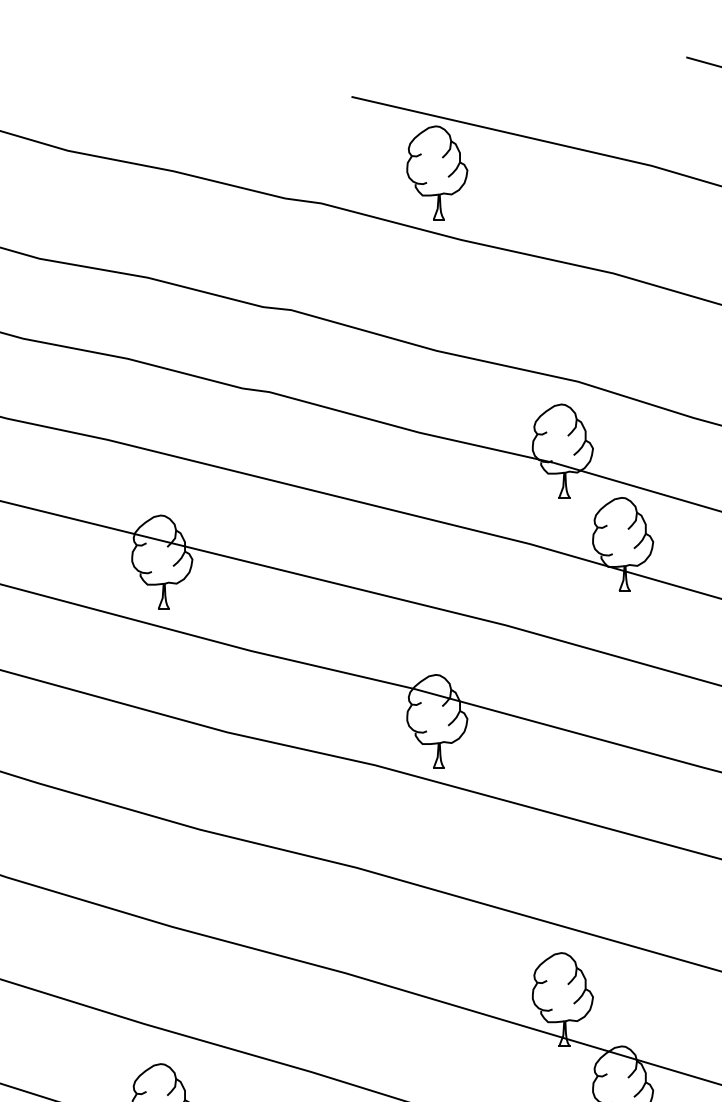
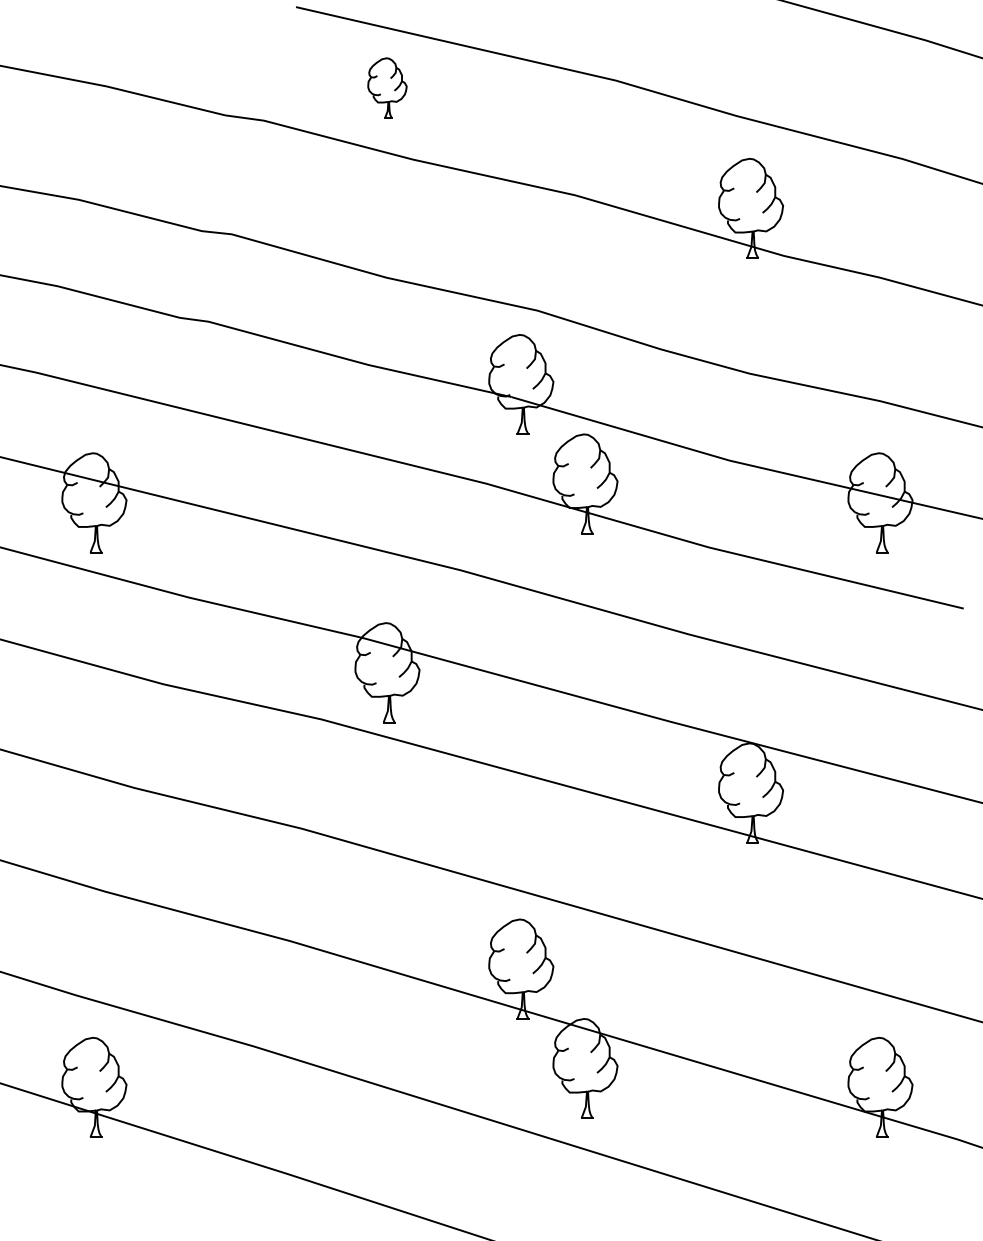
part: (437, 172) -> (387, 87), size x0.6

